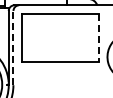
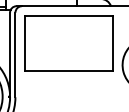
line: (99, 38) -> (113, 44), dashed -> solid
line: (13, 48) -> (15, 55), dashed -> solid

